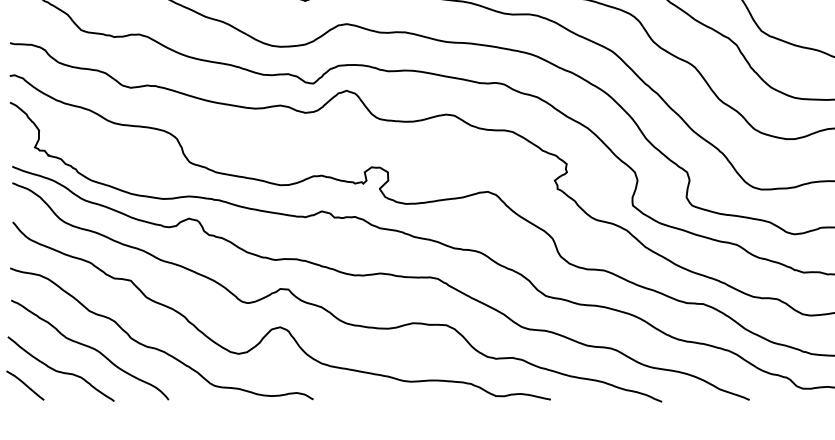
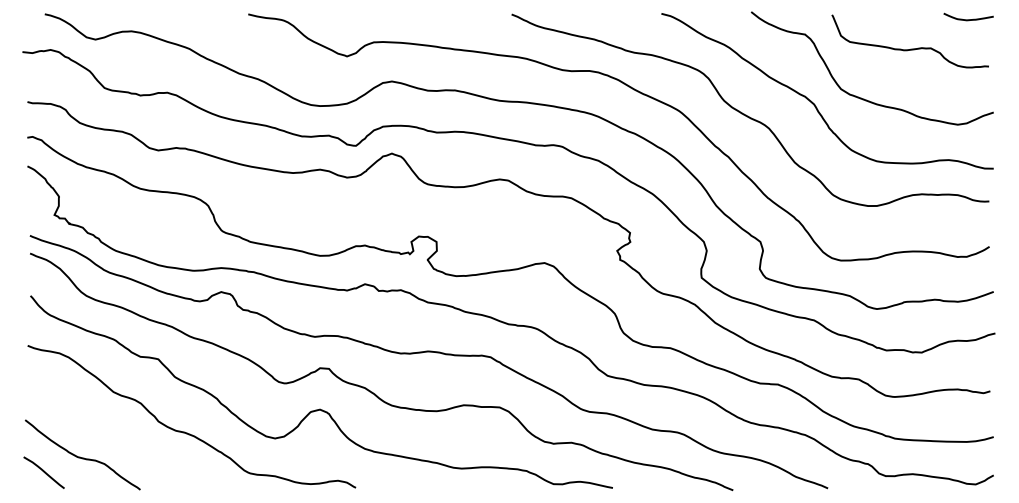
curve: (90, 348) -> (114, 432), removed

